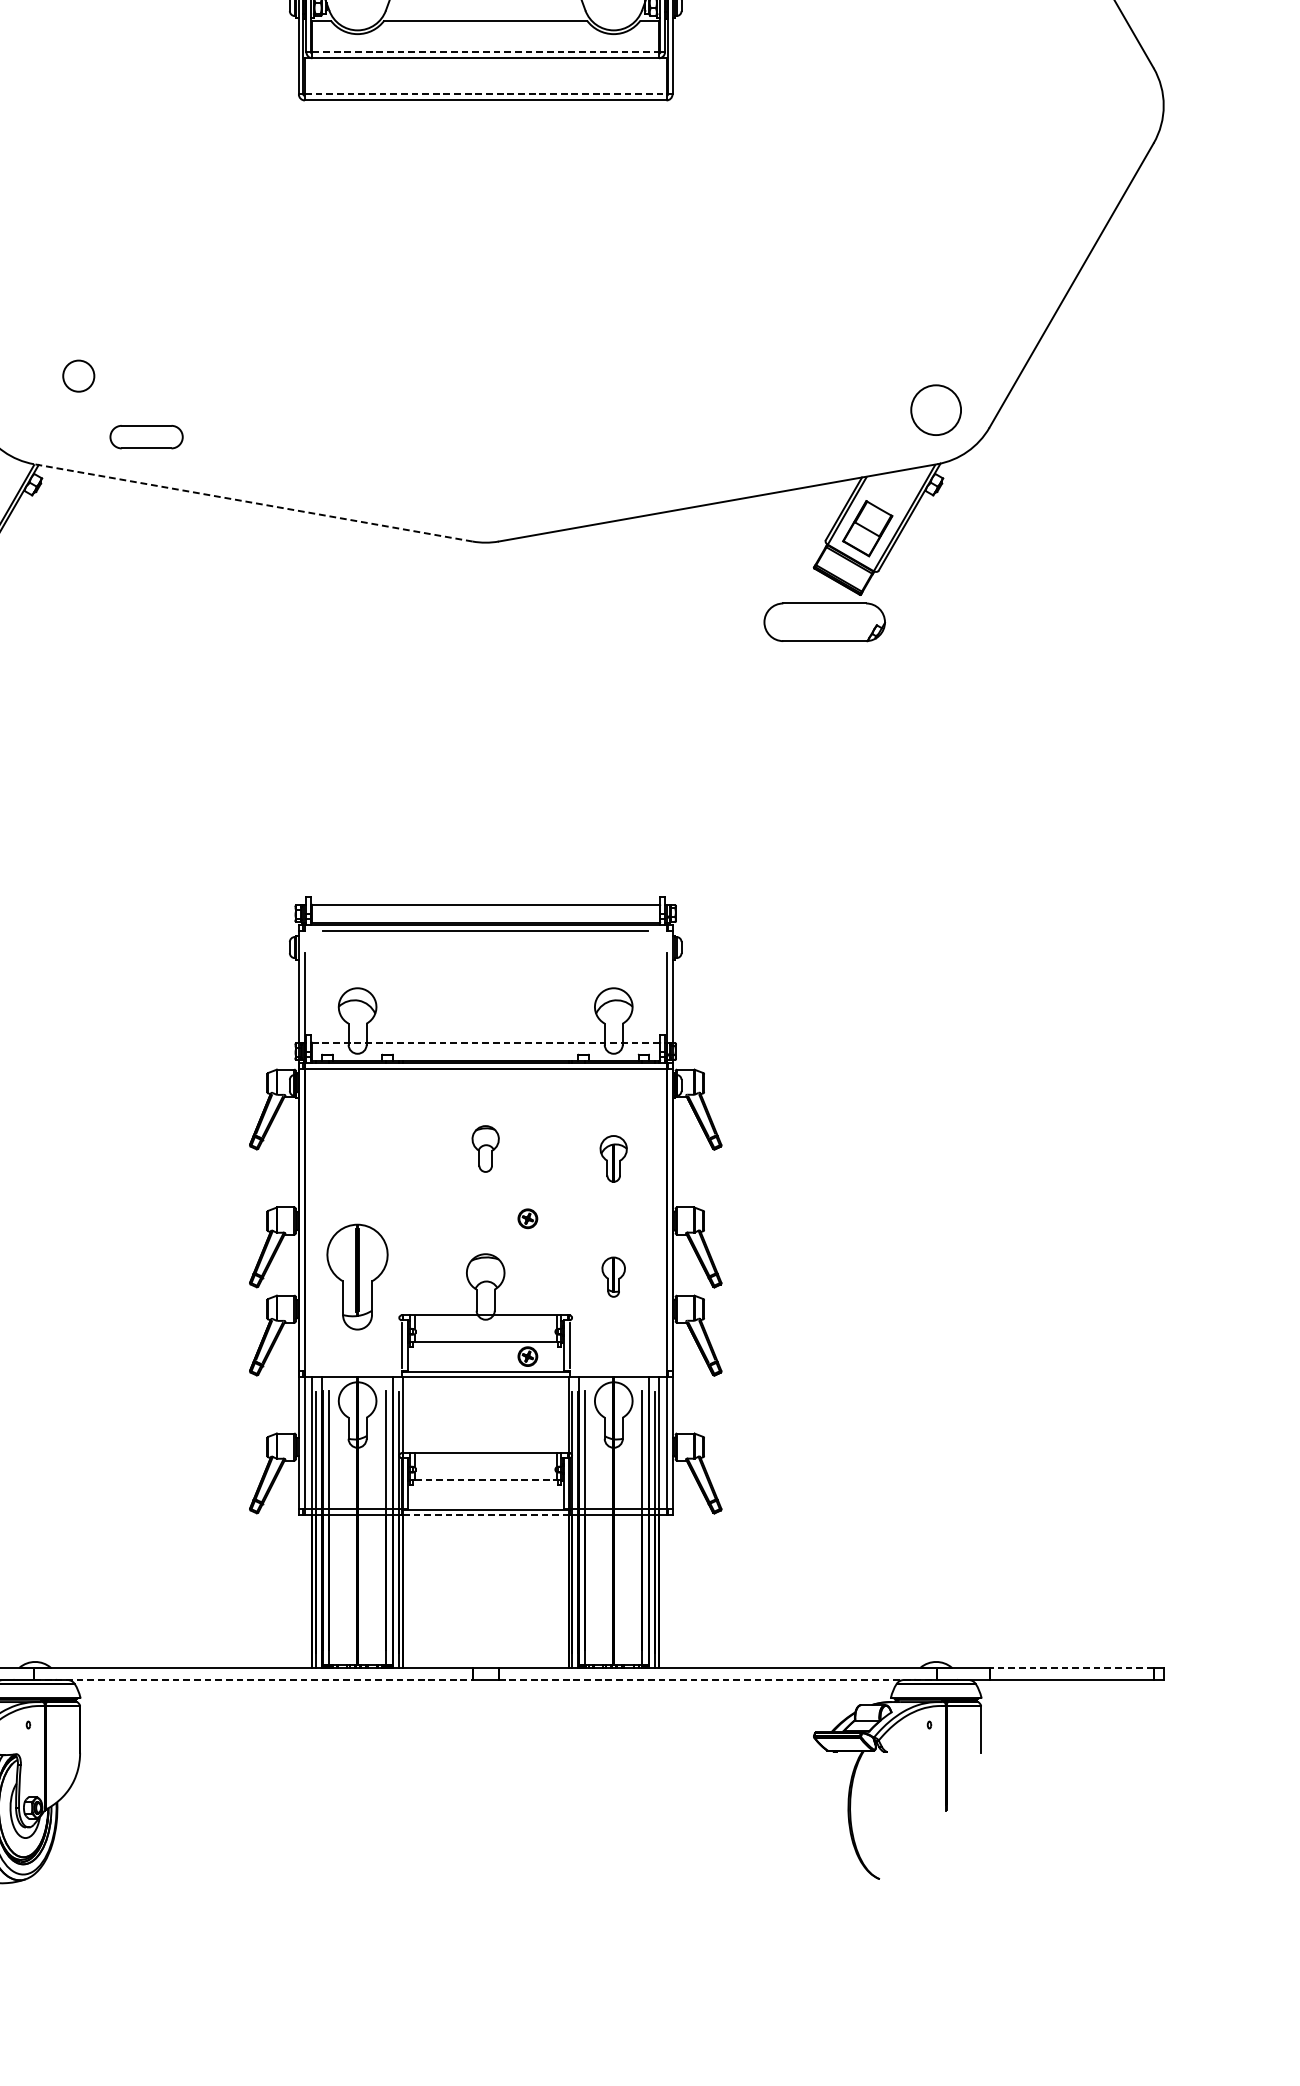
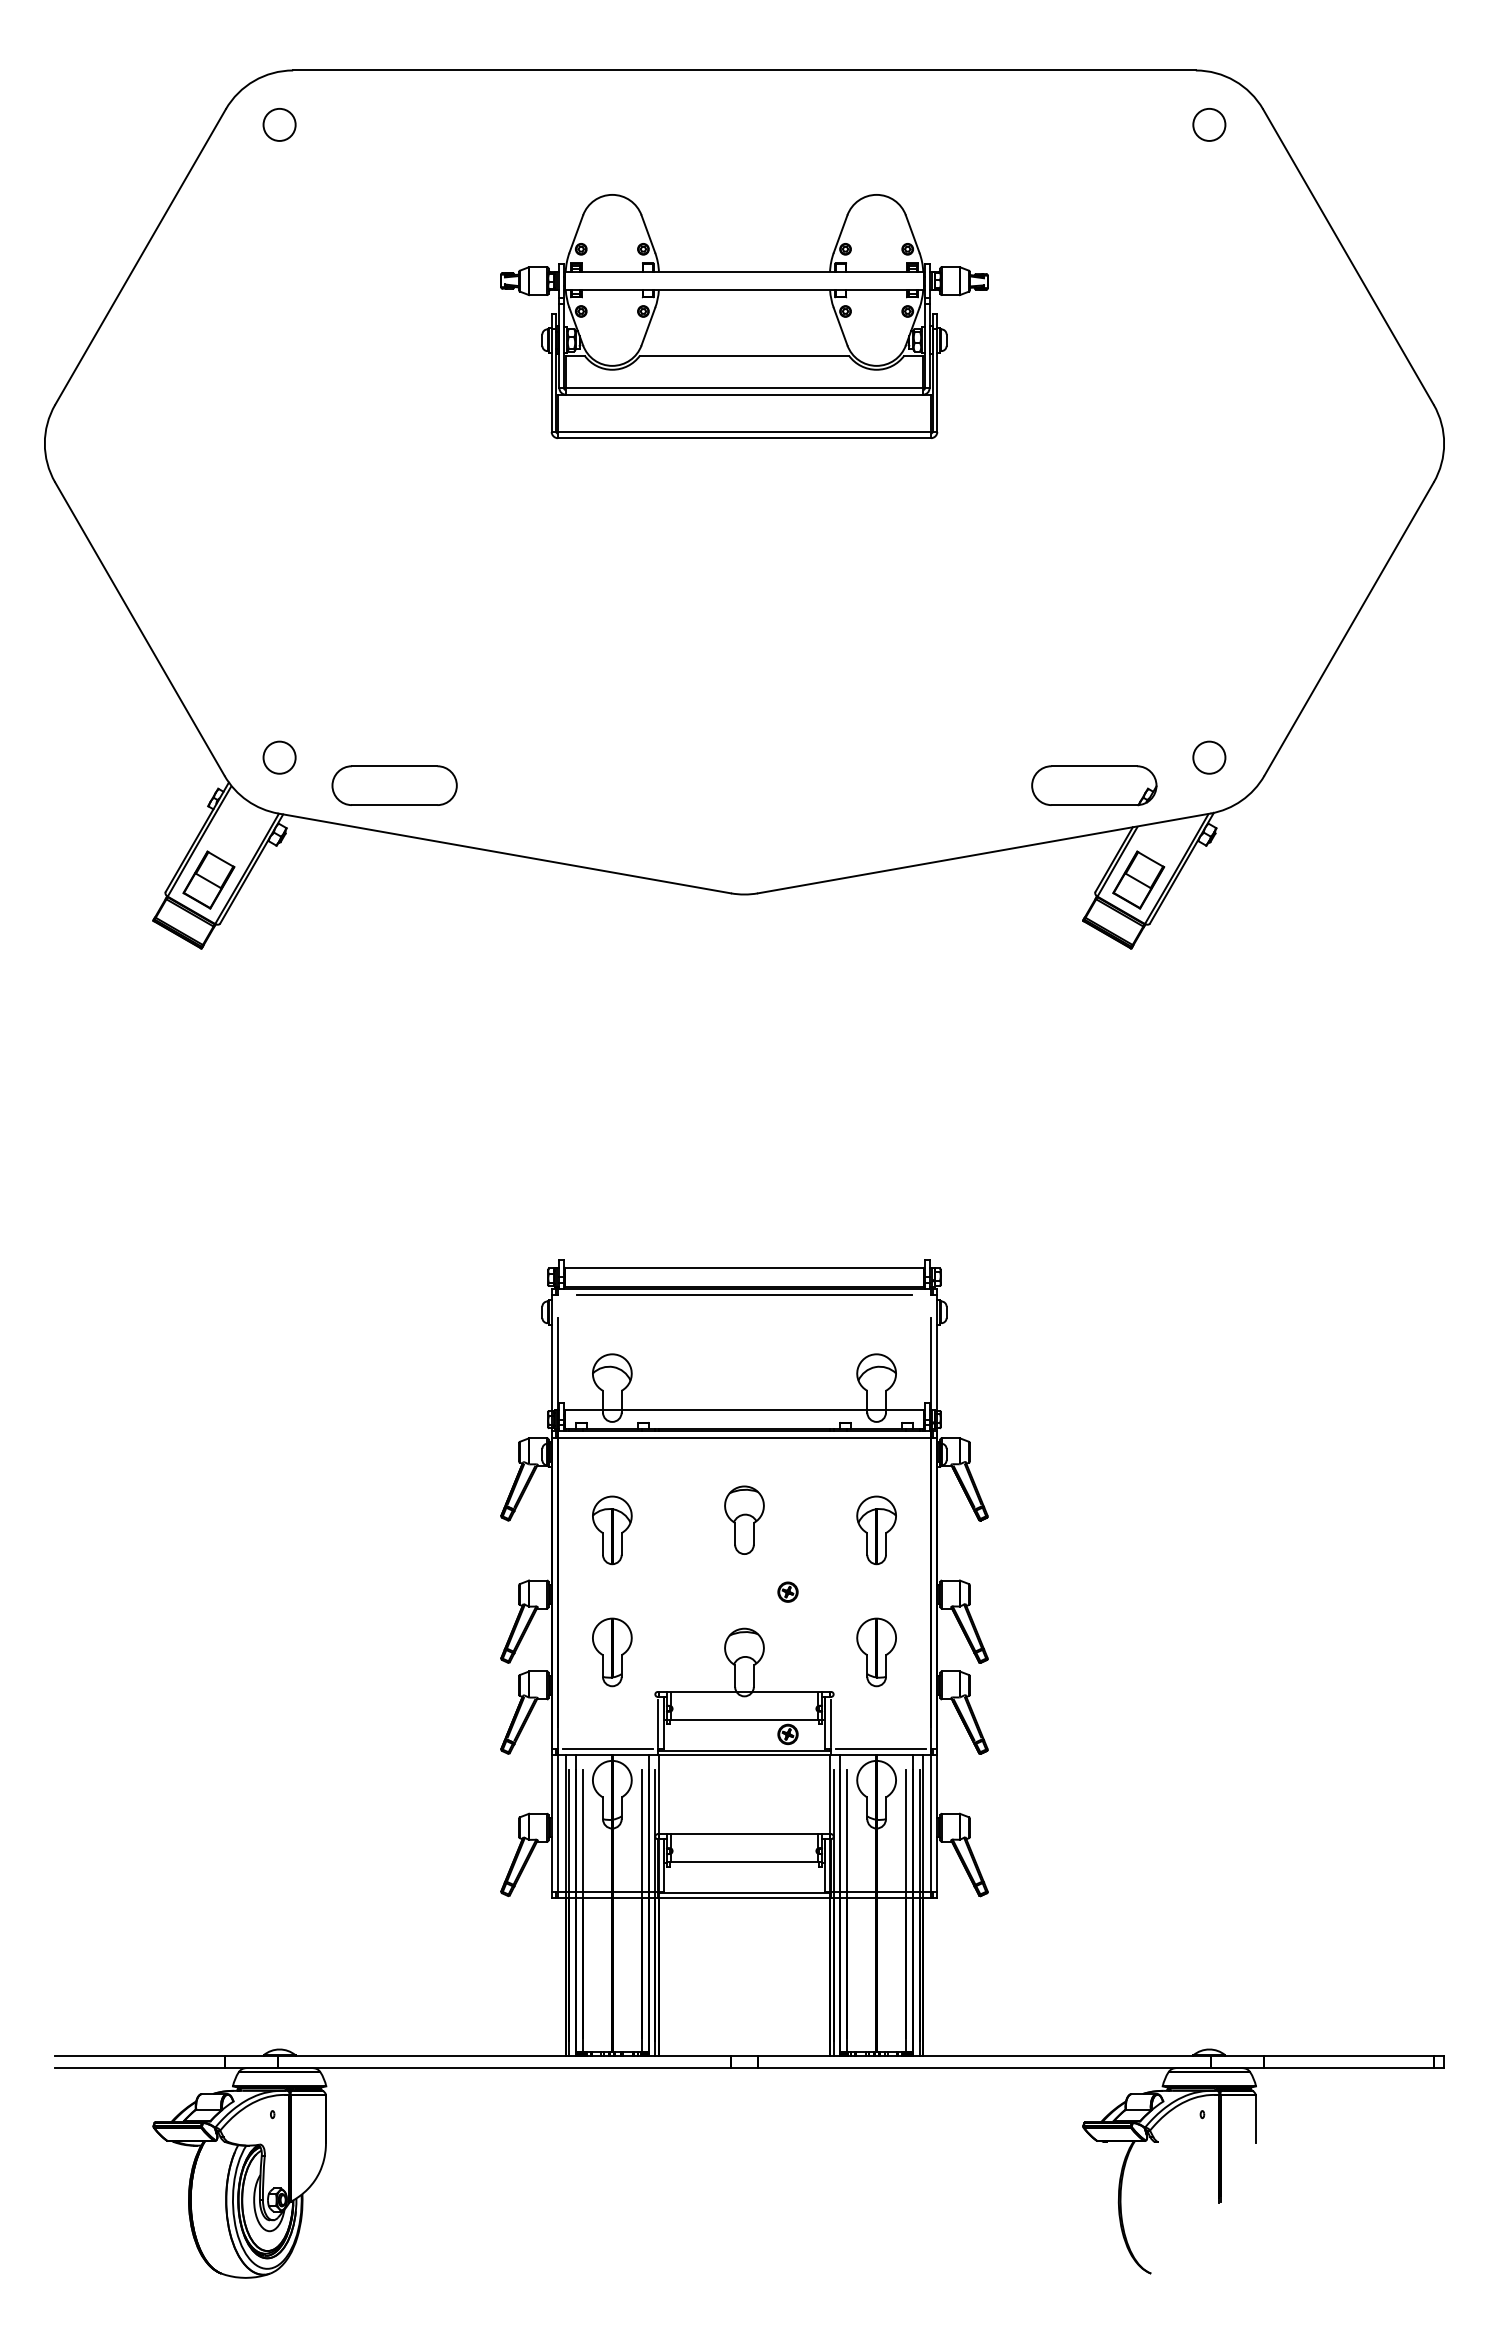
line: (485, 52) -> (744, 388), dashed -> solid
line: (485, 93) -> (744, 431), dashed -> solid
circle: (78, 375) -> (279, 757), moved
circle: (936, 409) -> (1209, 757), size x0.62
part: (146, 437) -> (394, 785), size x1.67
line: (253, 502) -> (504, 853), dashed -> solid
part: (824, 622) -> (1094, 785), moved
line: (485, 1042) -> (744, 1410), dashed -> solid
part: (485, 1148) -> (744, 1519), size x1.43
part: (357, 1159) -> (612, 1530), added
part: (613, 1159) -> (876, 1530), size x1.43
part: (357, 1277) -> (612, 1652), size x0.62
part: (613, 1277) -> (876, 1652), size x1.67
line: (352, 1371) -> (607, 1749), added
line: (618, 1371) -> (881, 1749), added
line: (485, 1479) -> (744, 1861), dashed -> solid
line: (485, 1514) -> (744, 1897), dashed -> solid
line: (1072, 1667) -> (1349, 2055), dashed -> solid
line: (254, 1679) -> (505, 2067), dashed -> solid
line: (718, 1679) -> (984, 2067), dashed -> solid

